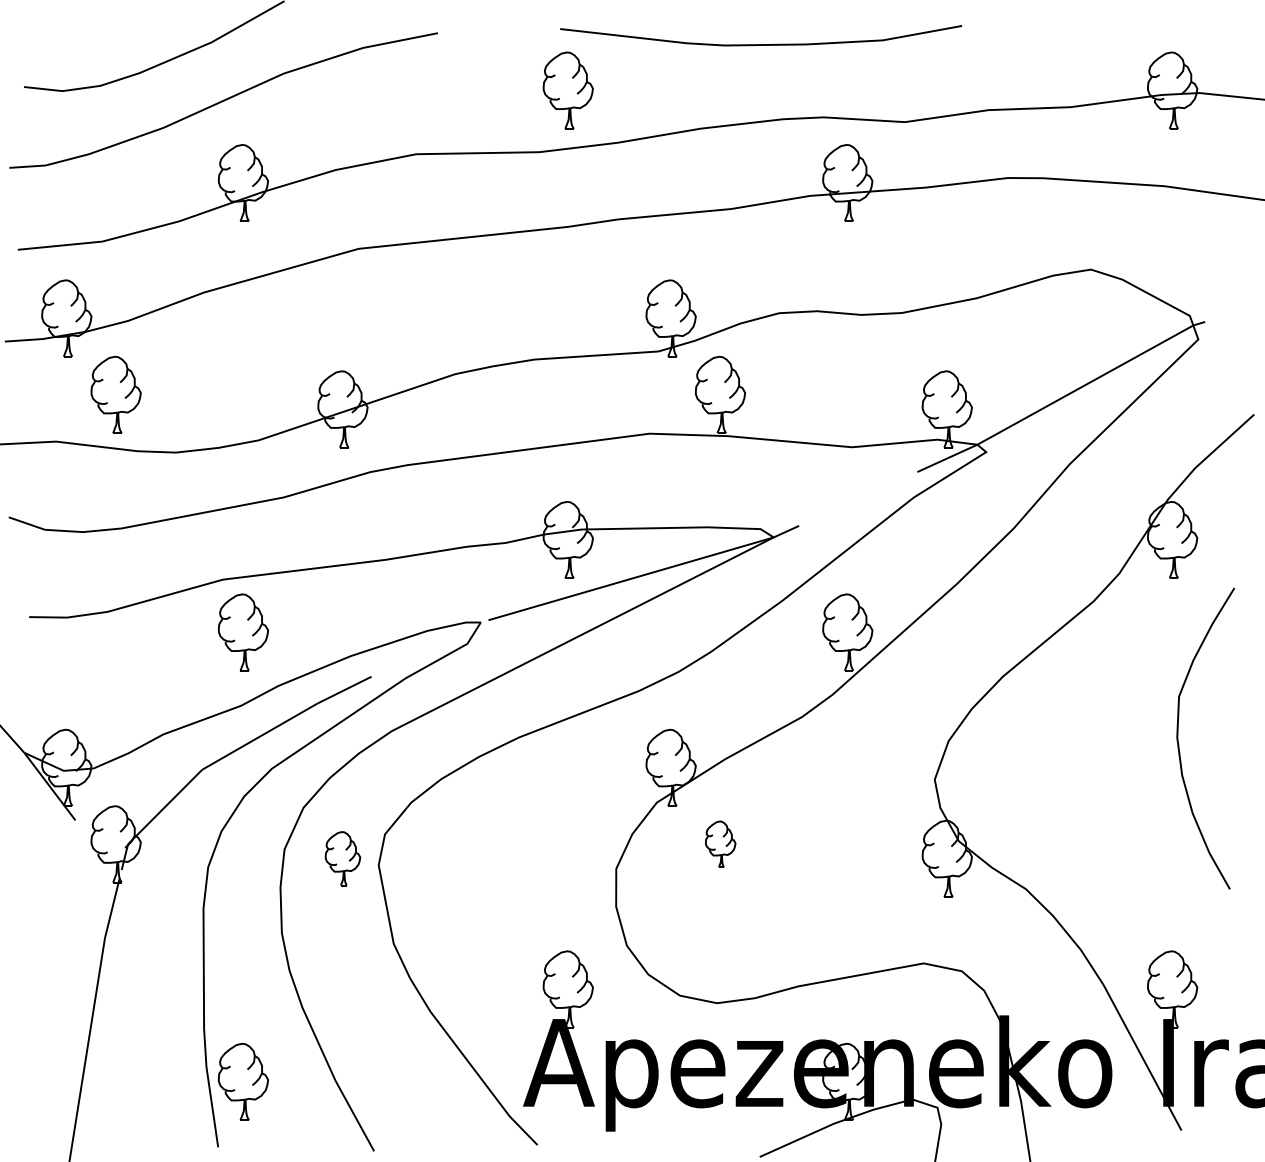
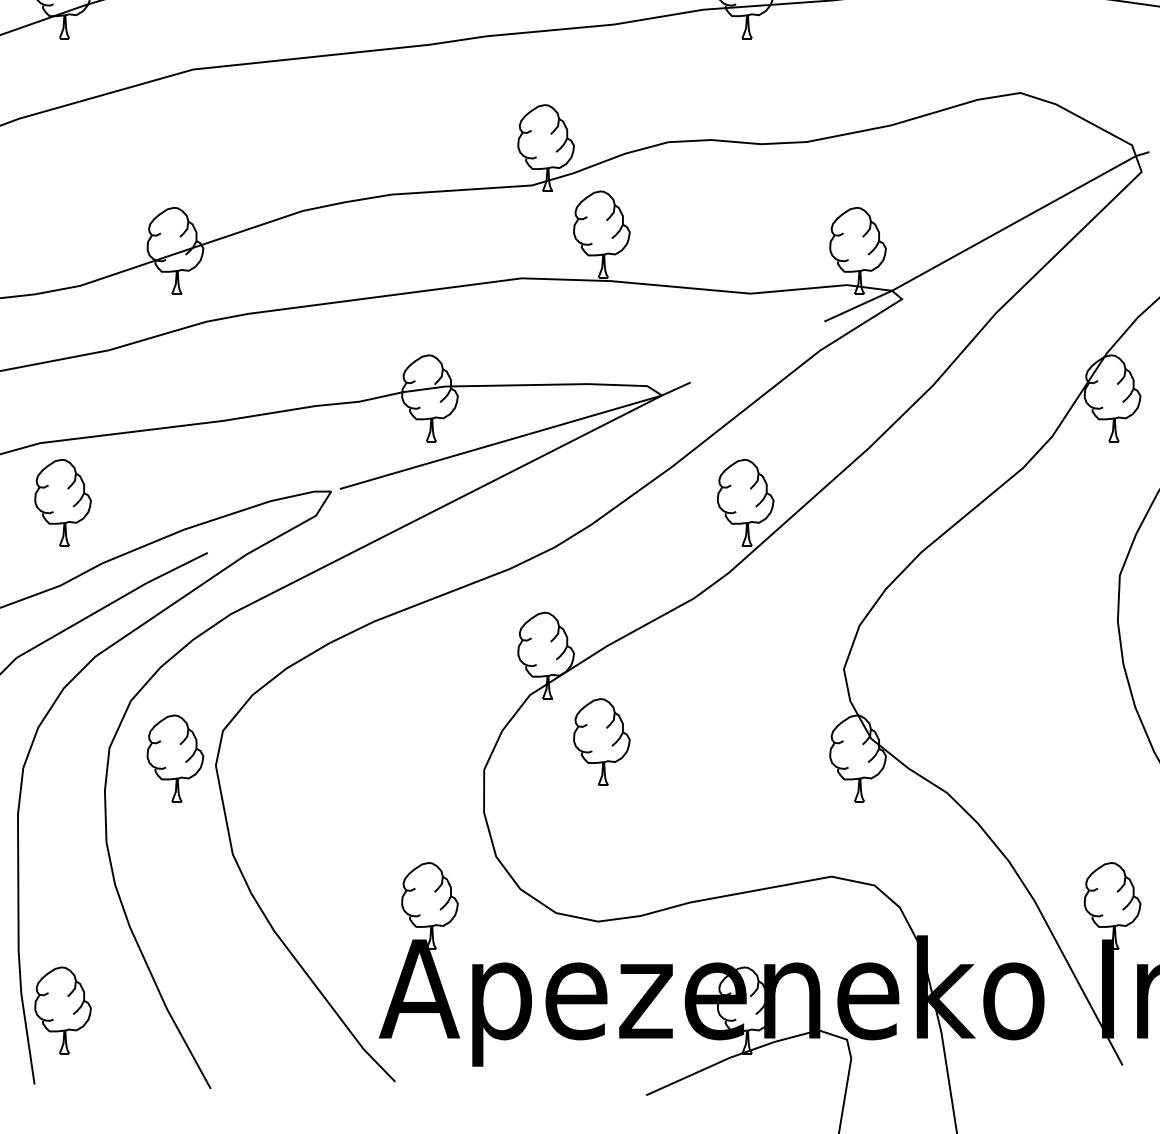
part: (720, 844) -> (601, 742), size x1.67
part: (342, 858) -> (174, 758), size x1.43

